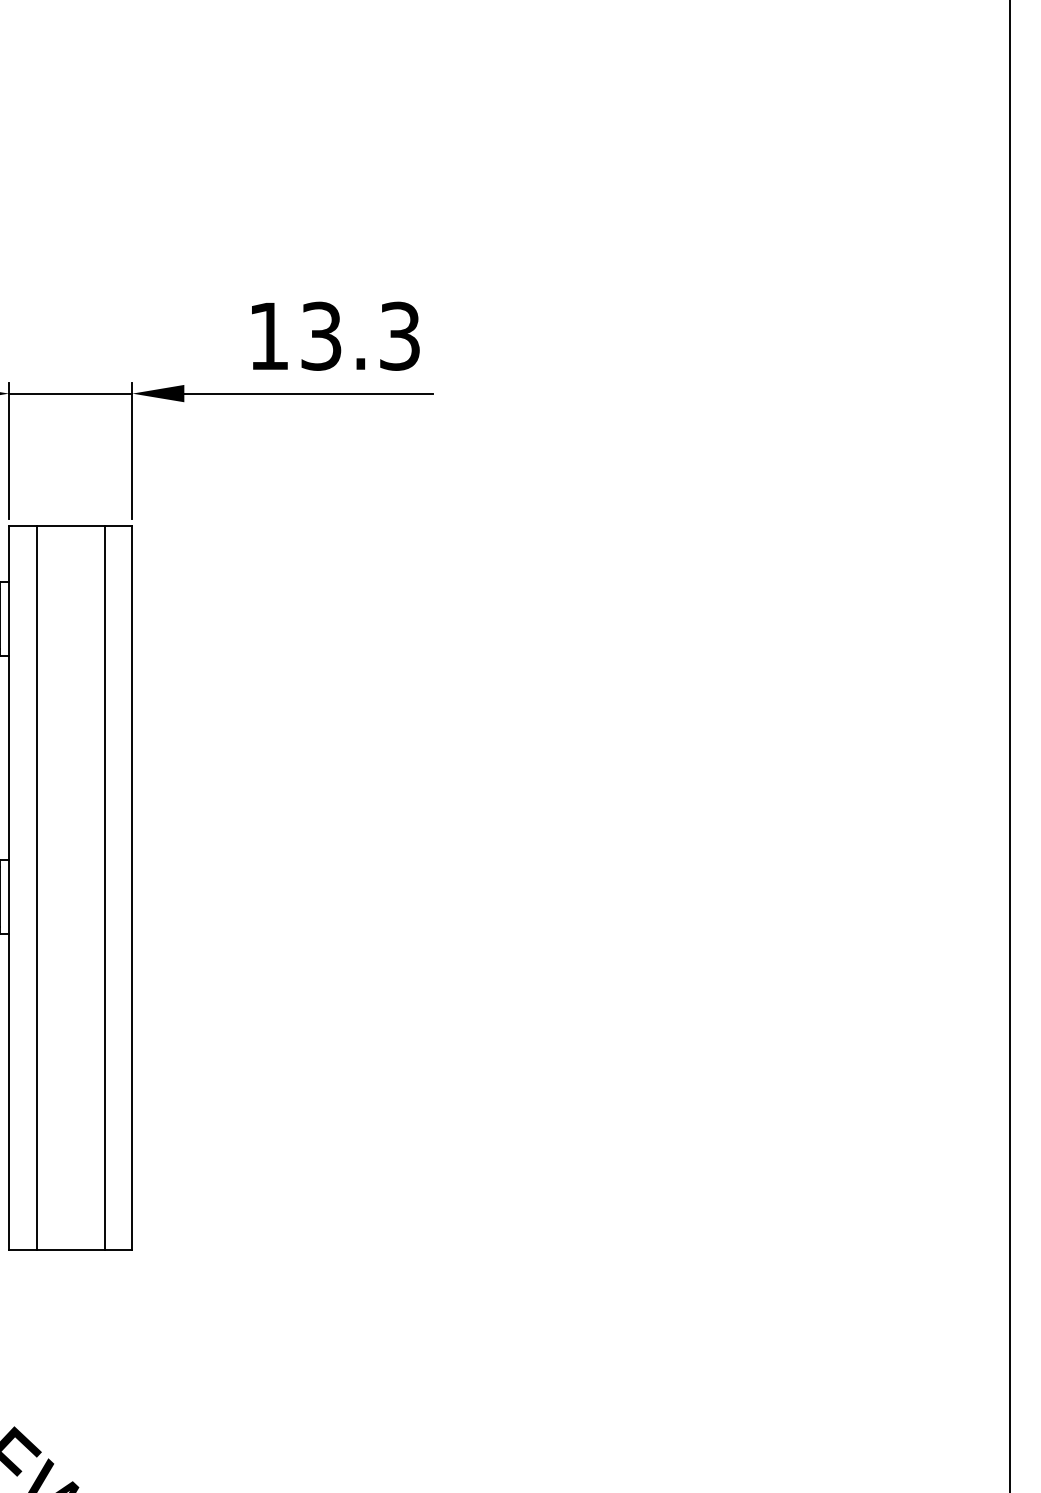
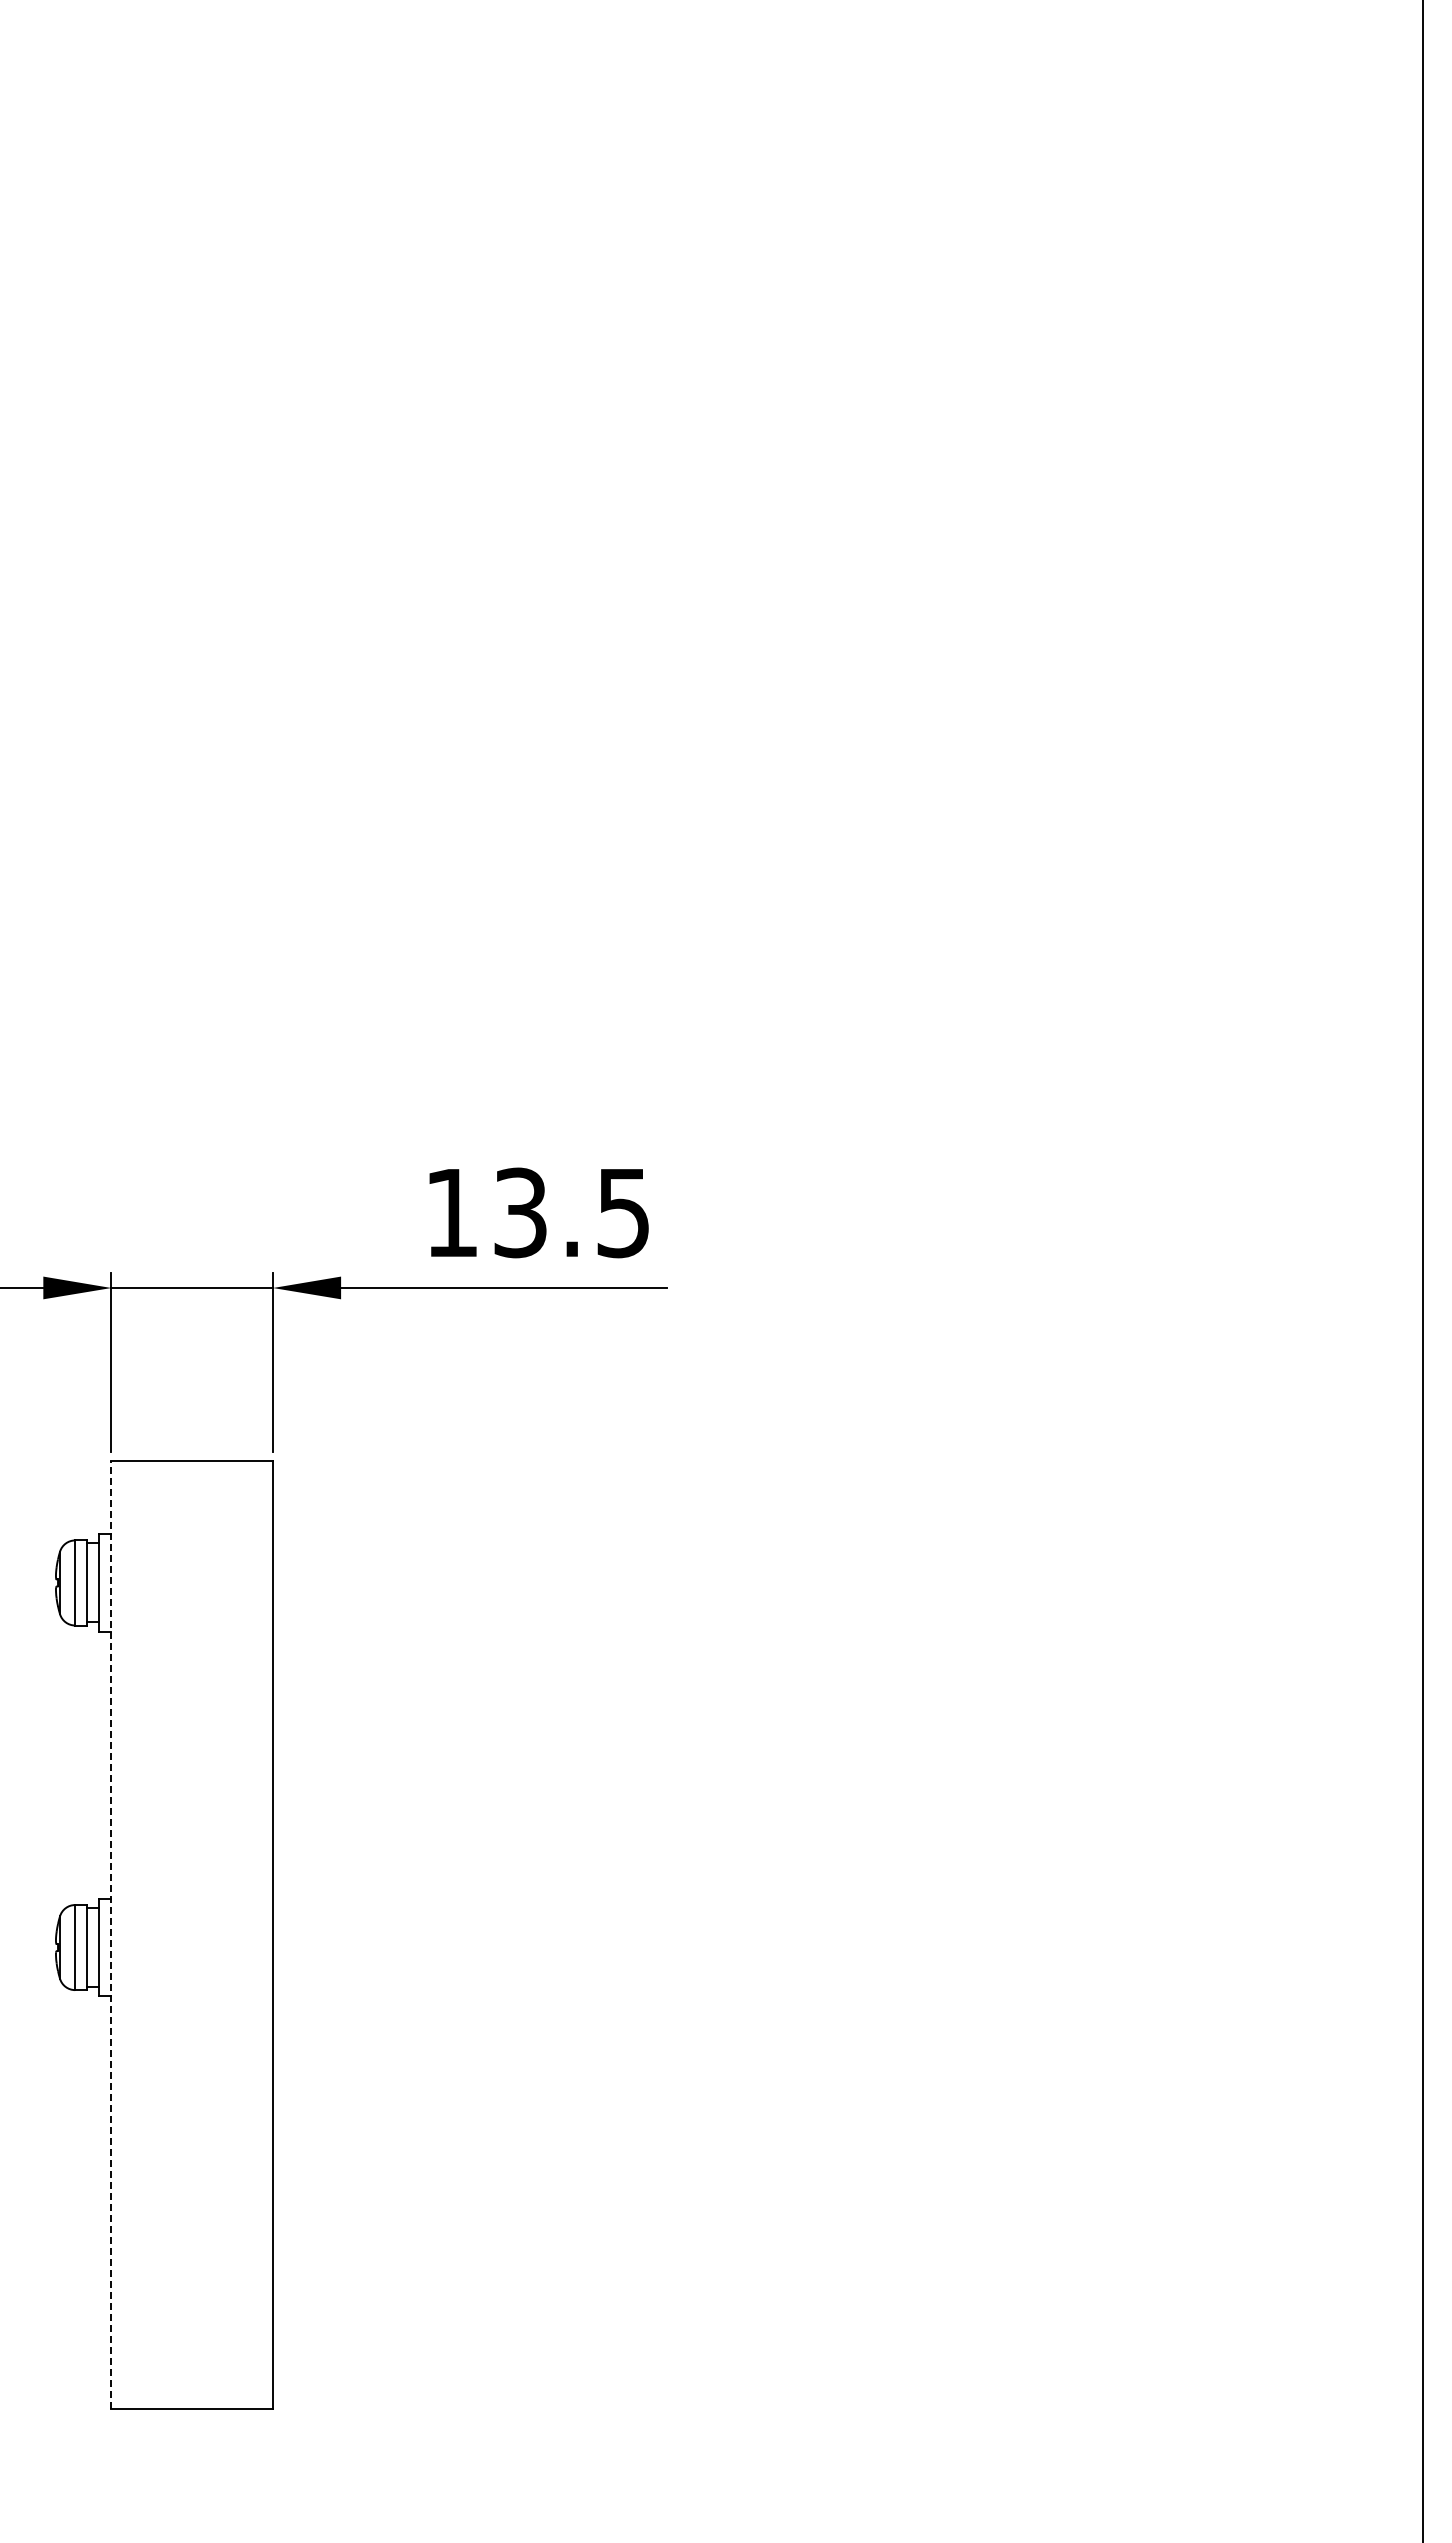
text: (399, 335) -> (623, 1212), 13.3 -> 13.5
line: (9, 887) -> (111, 1935), solid -> dashed
line: (36, 887) -> (147, 1935), removed
line: (104, 887) -> (236, 1935), removed

